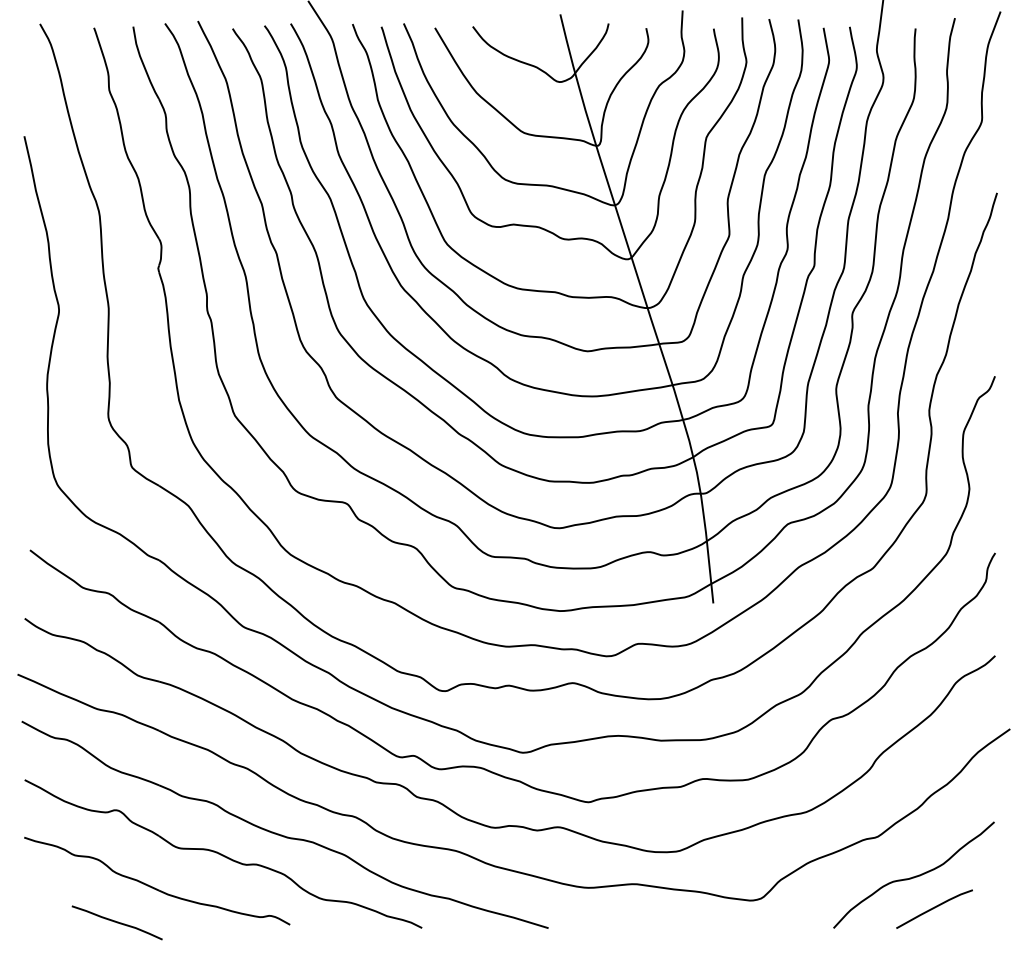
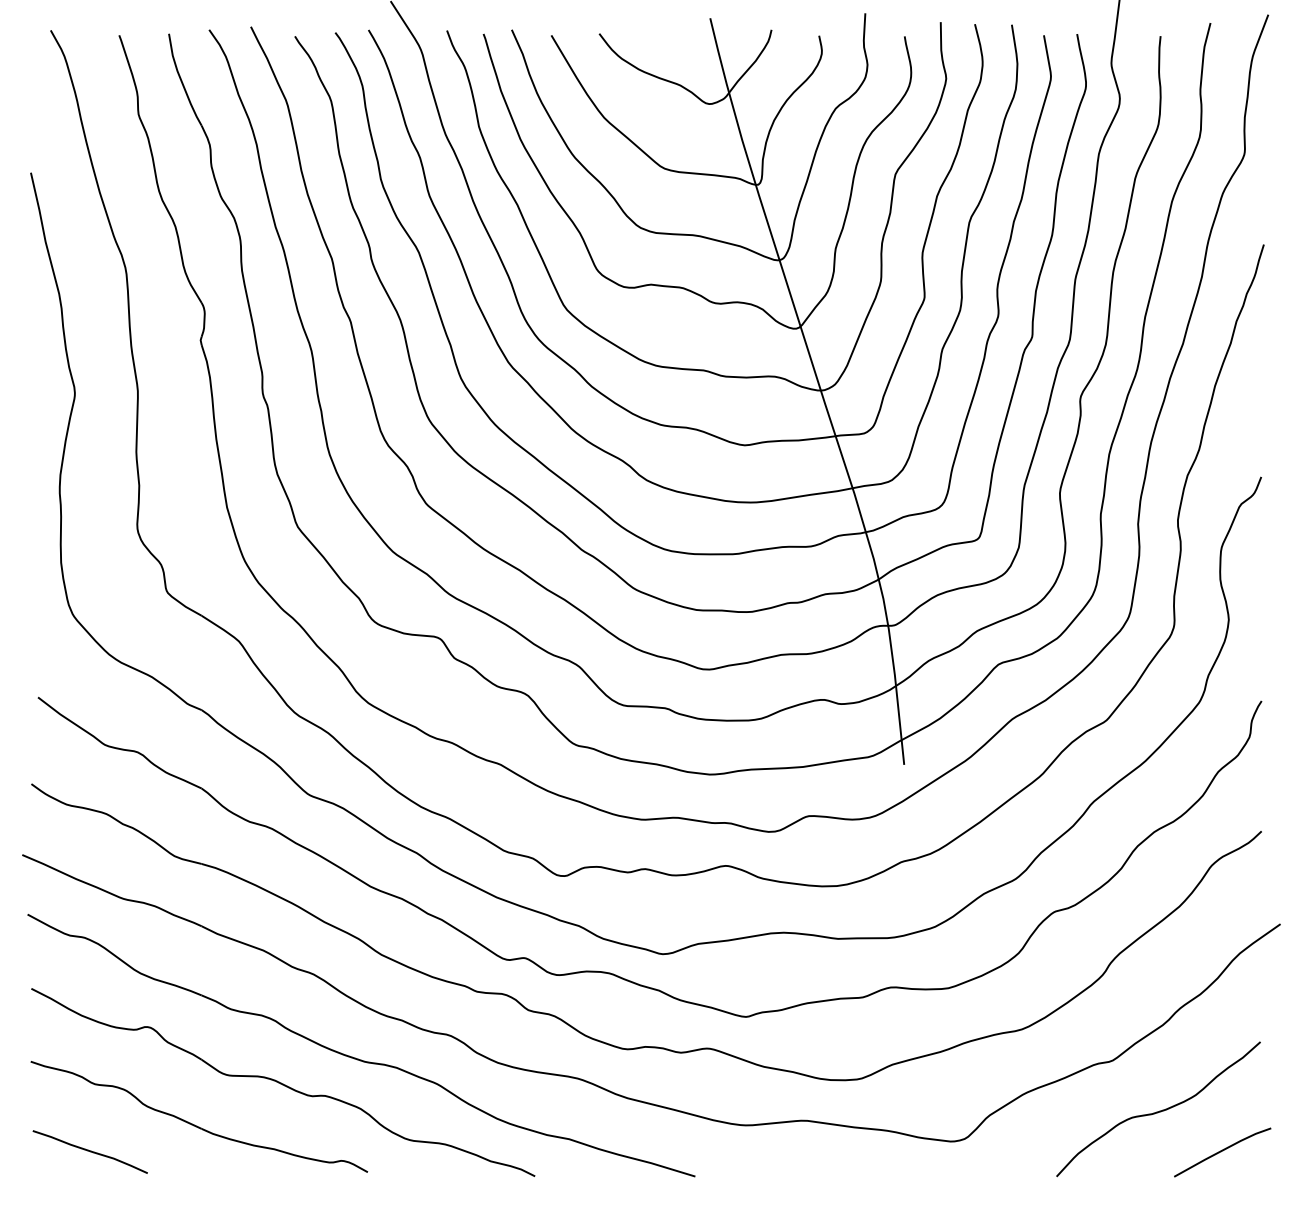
line: (934, 908) -> (1222, 1151), moved
curve: (116, 922) -> (89, 1151), moved

